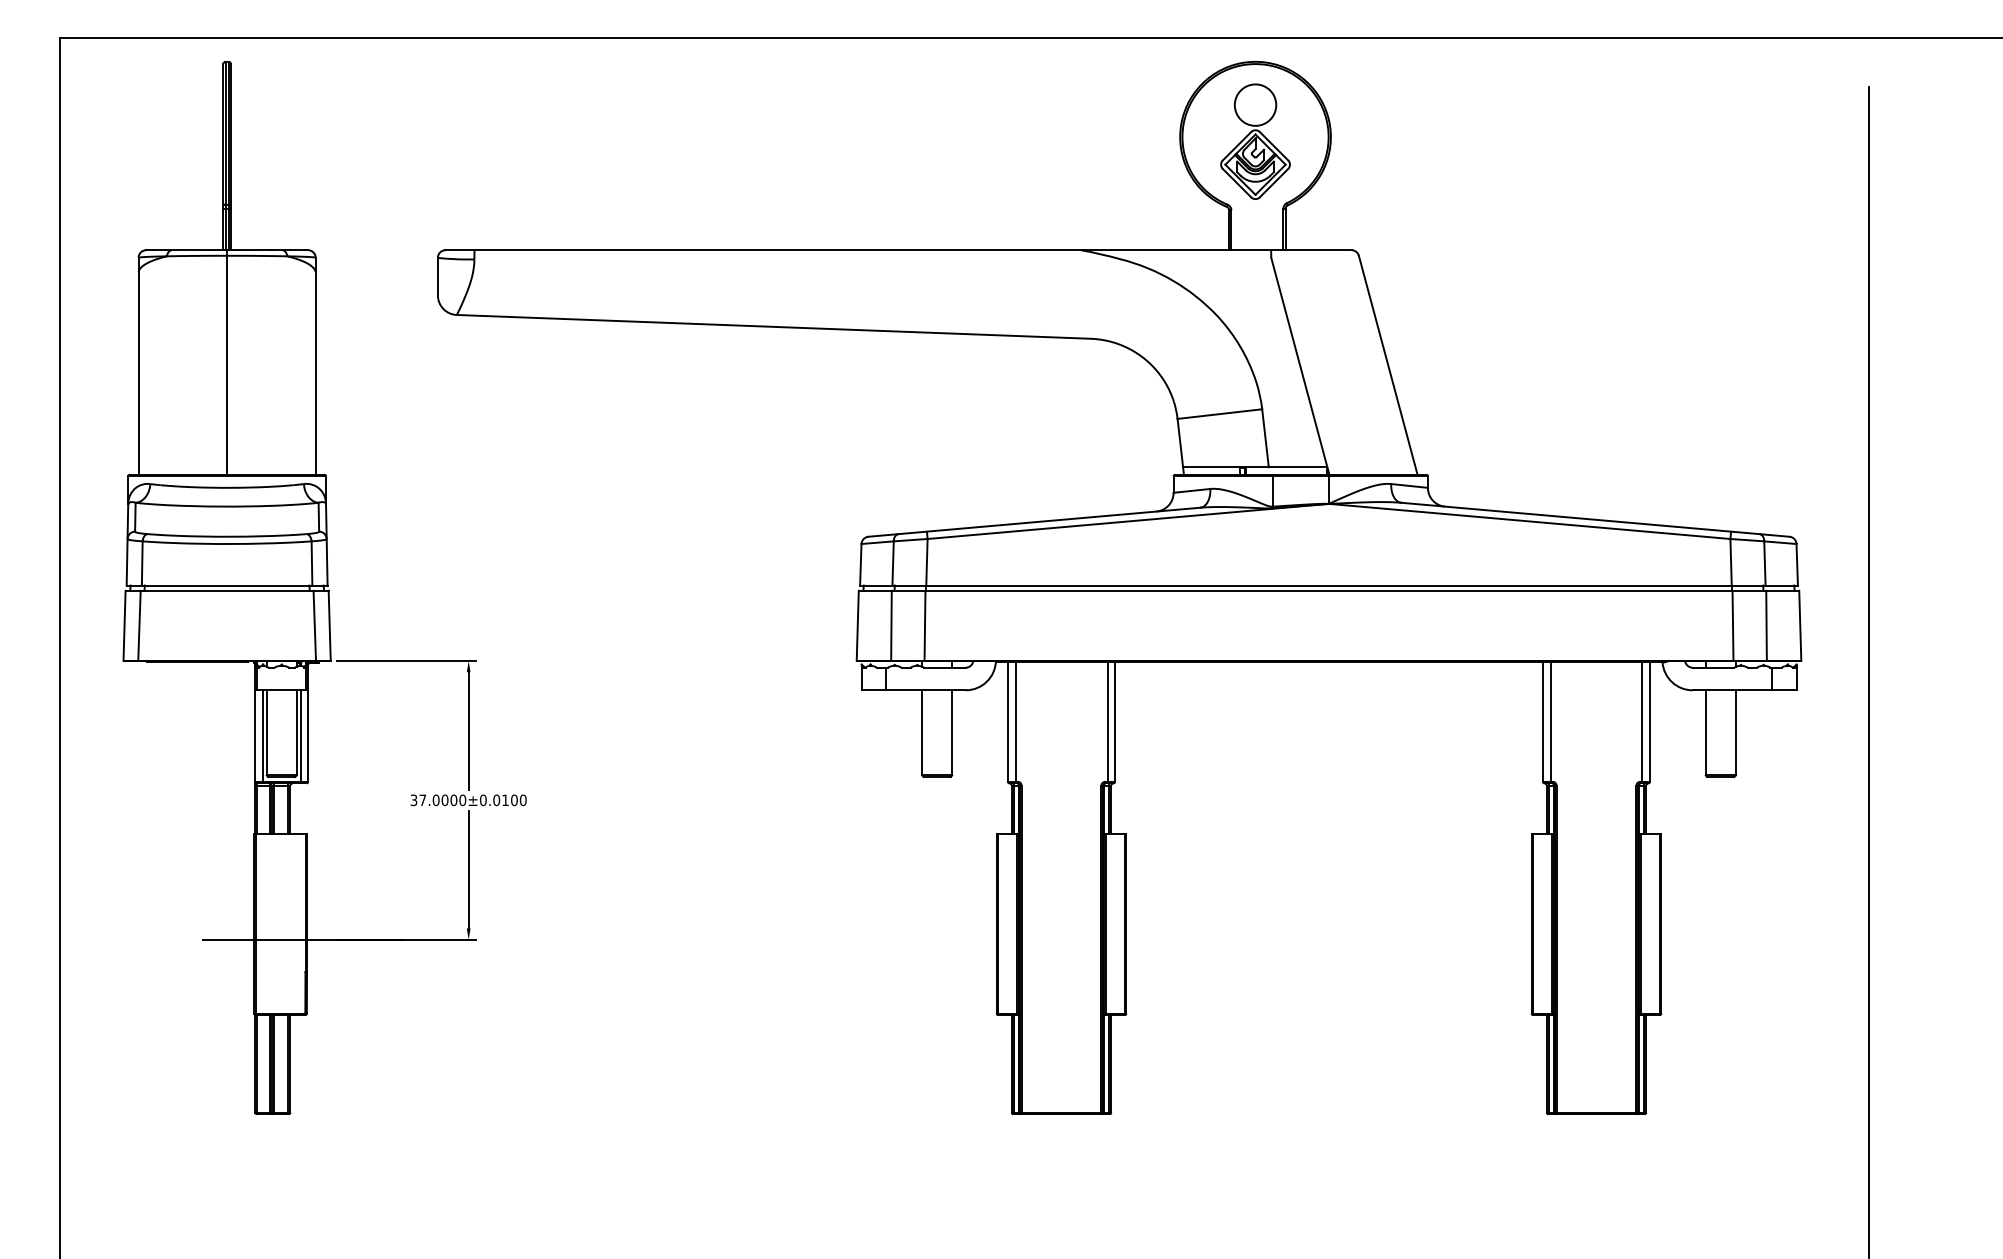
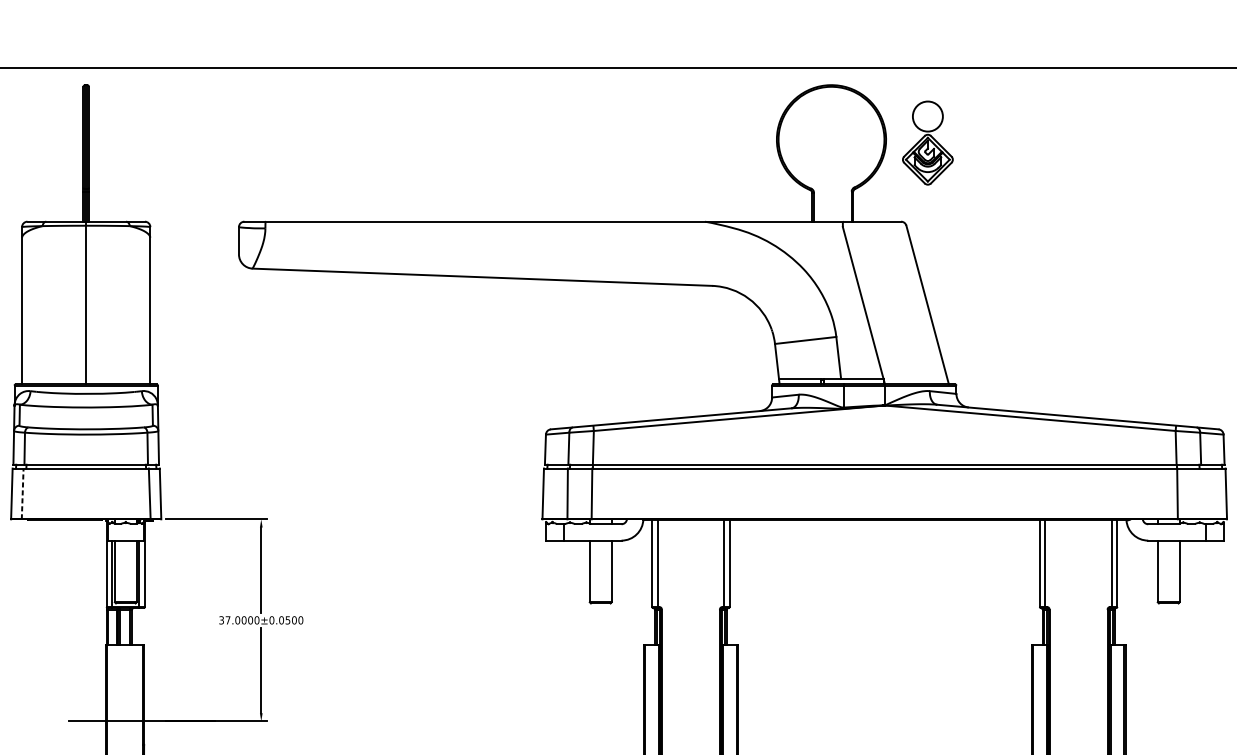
part: (1255, 141) -> (927, 142), moved
line: (139, 625) -> (22, 493), solid -> dashed
line: (1766, 625) -> (1201, 493), removed
text: (505, 800) -> (287, 620), 37.0000±0.0100 -> 37.0000±0.0500

